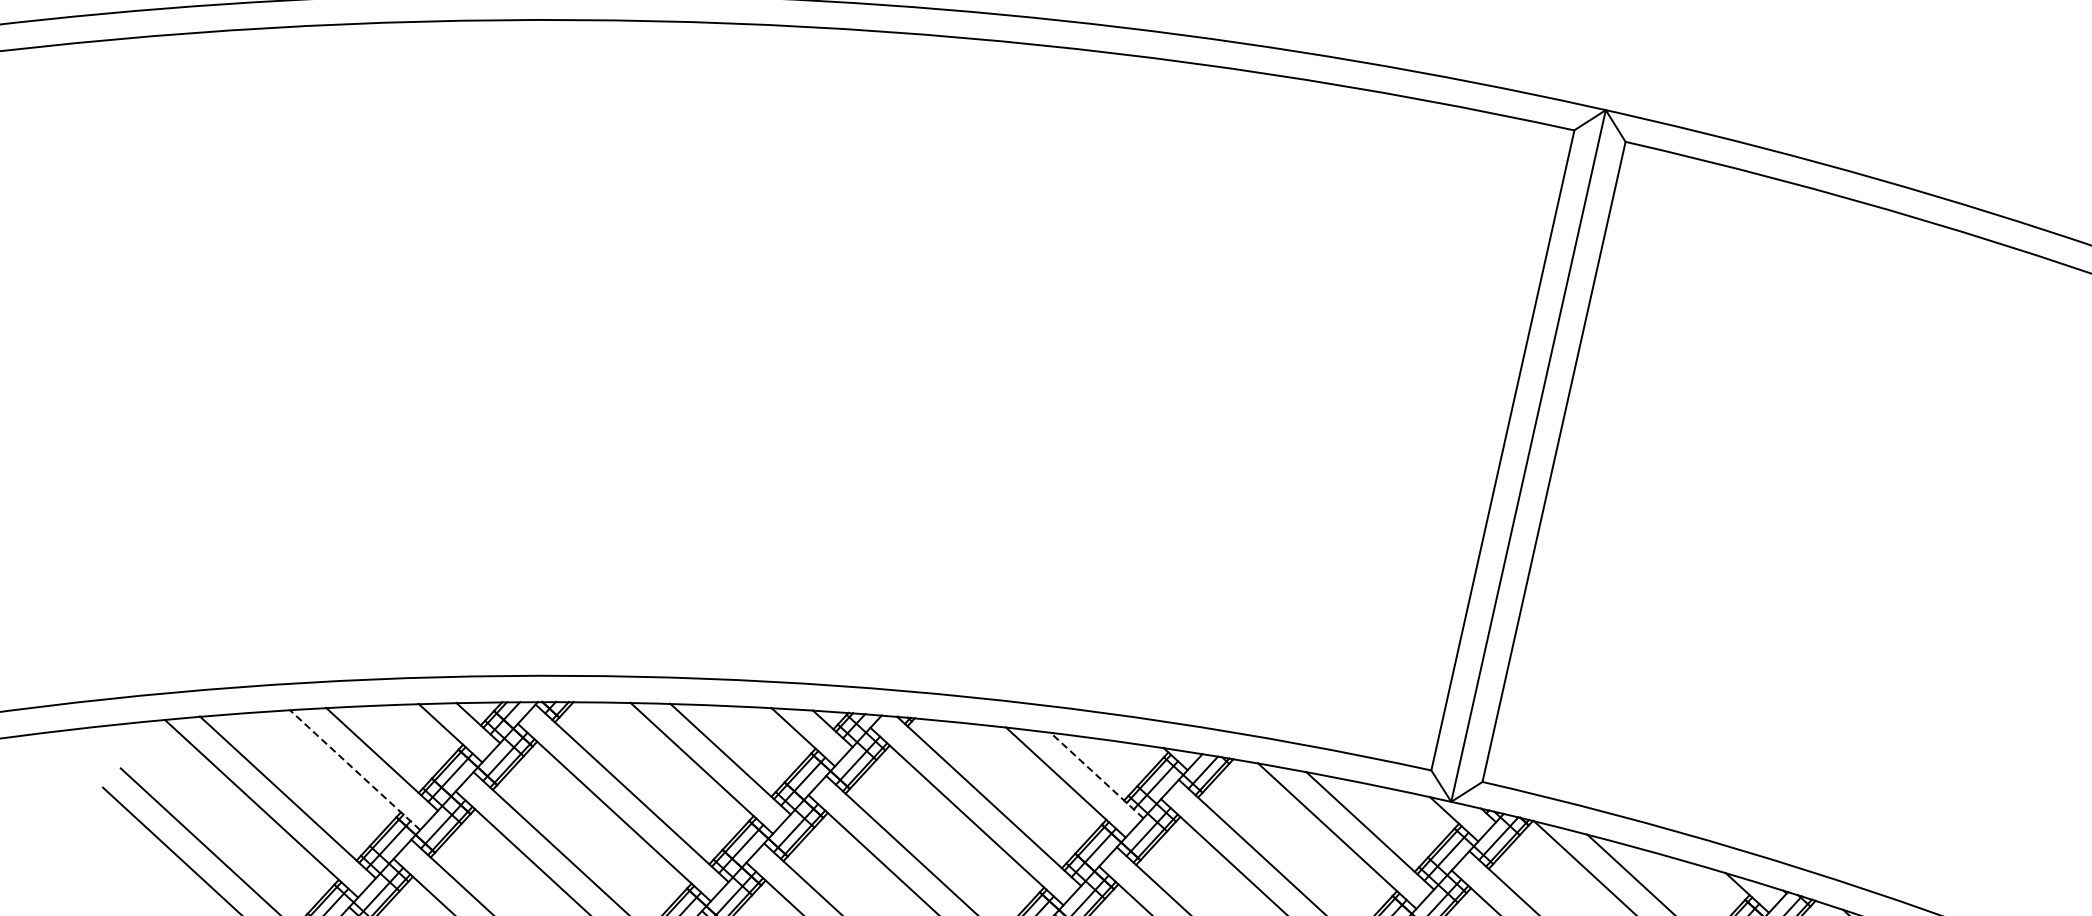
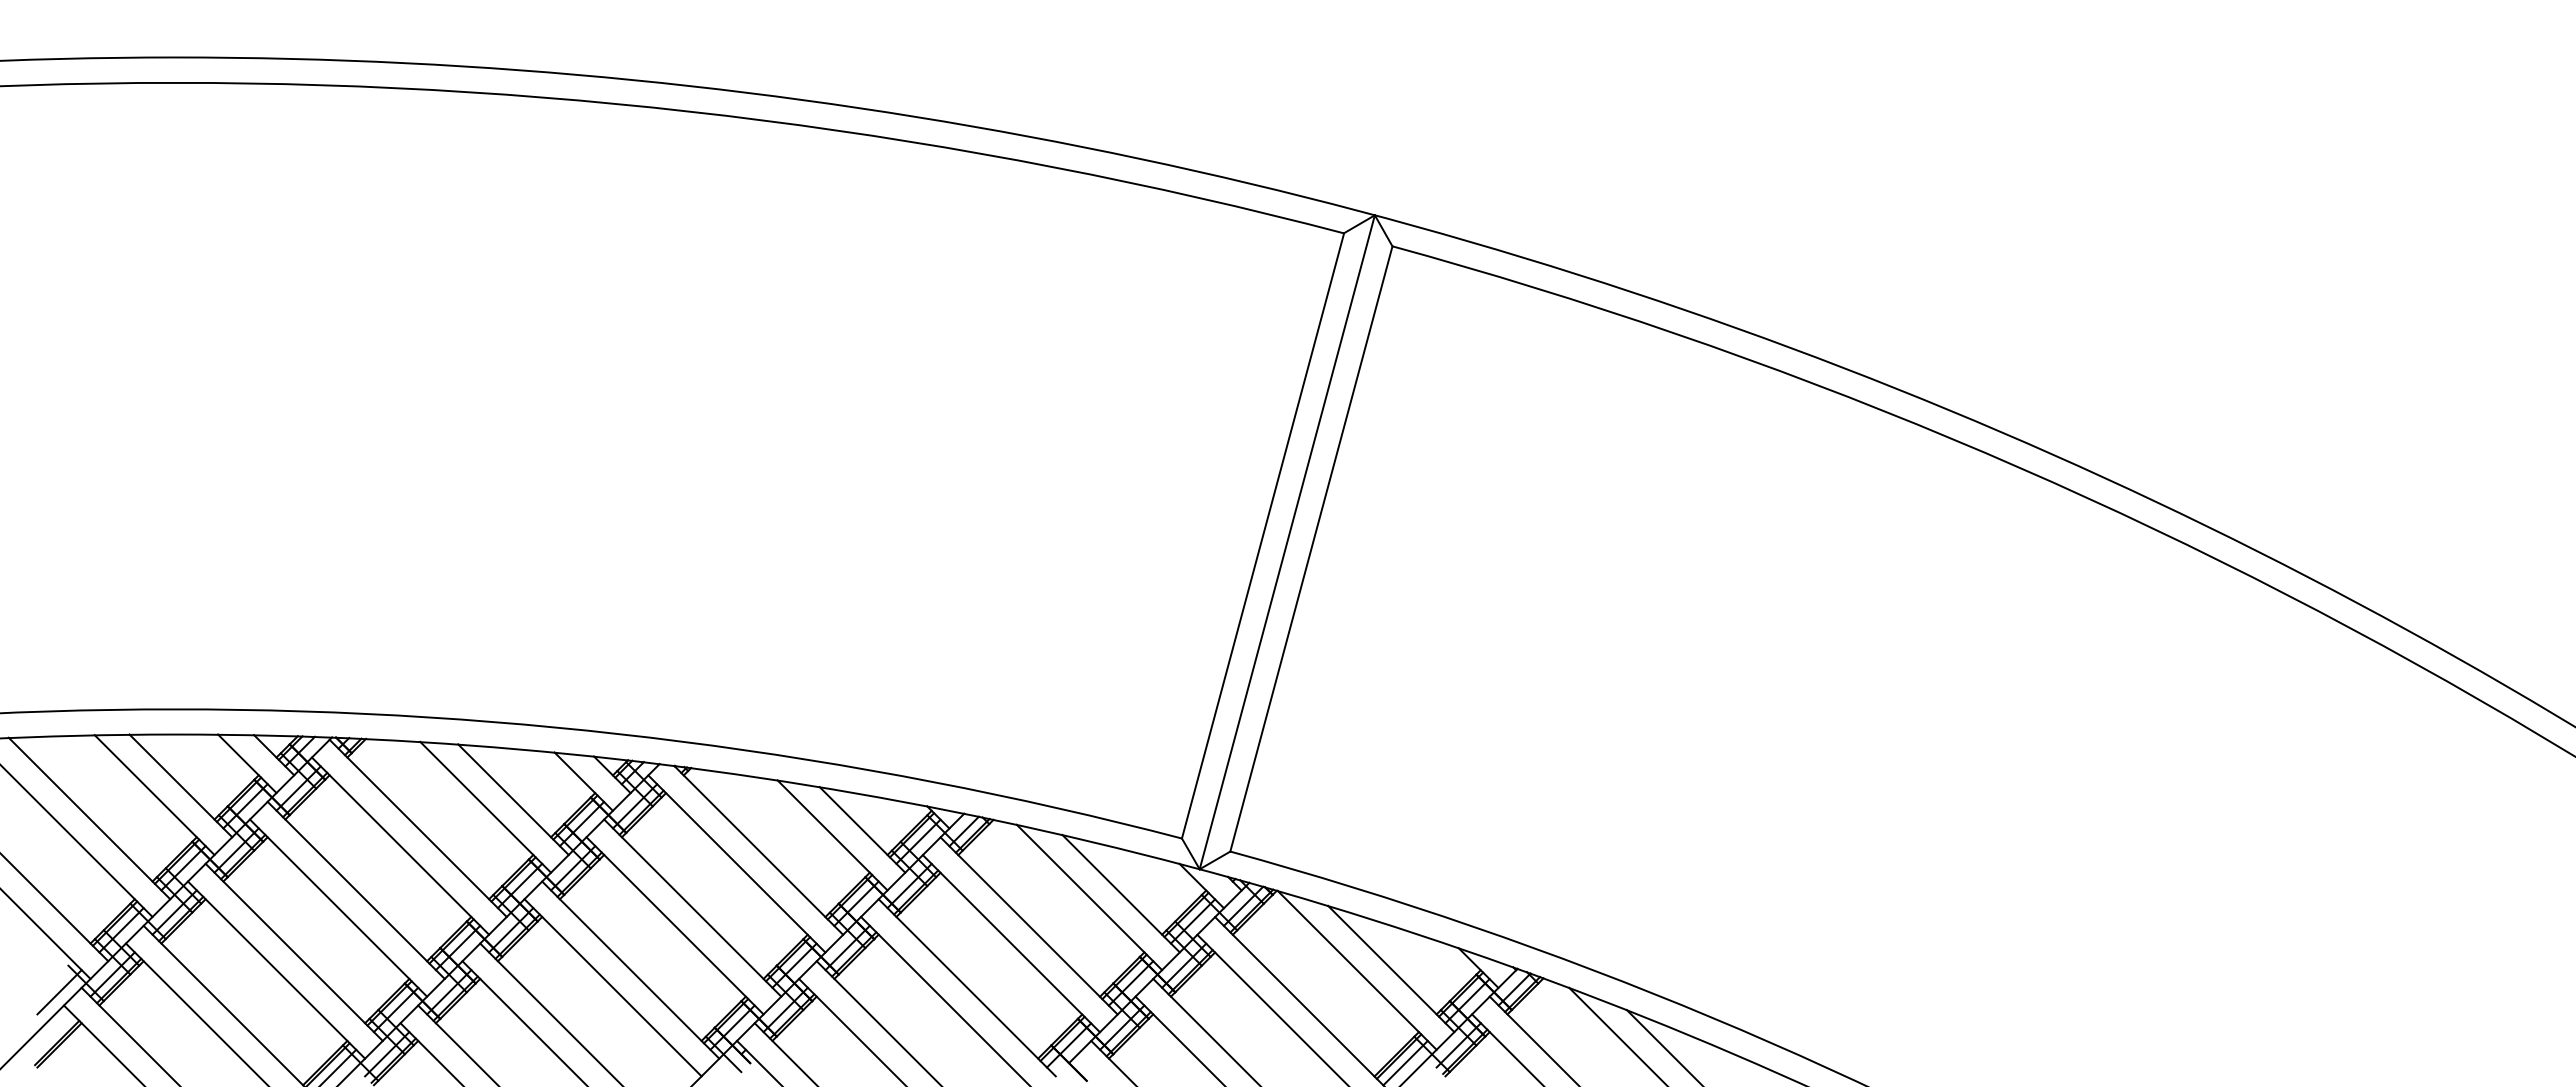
line: (354, 770) -> (154, 795), dashed -> solid
line: (1096, 775) -> (862, 829), dashed -> solid

